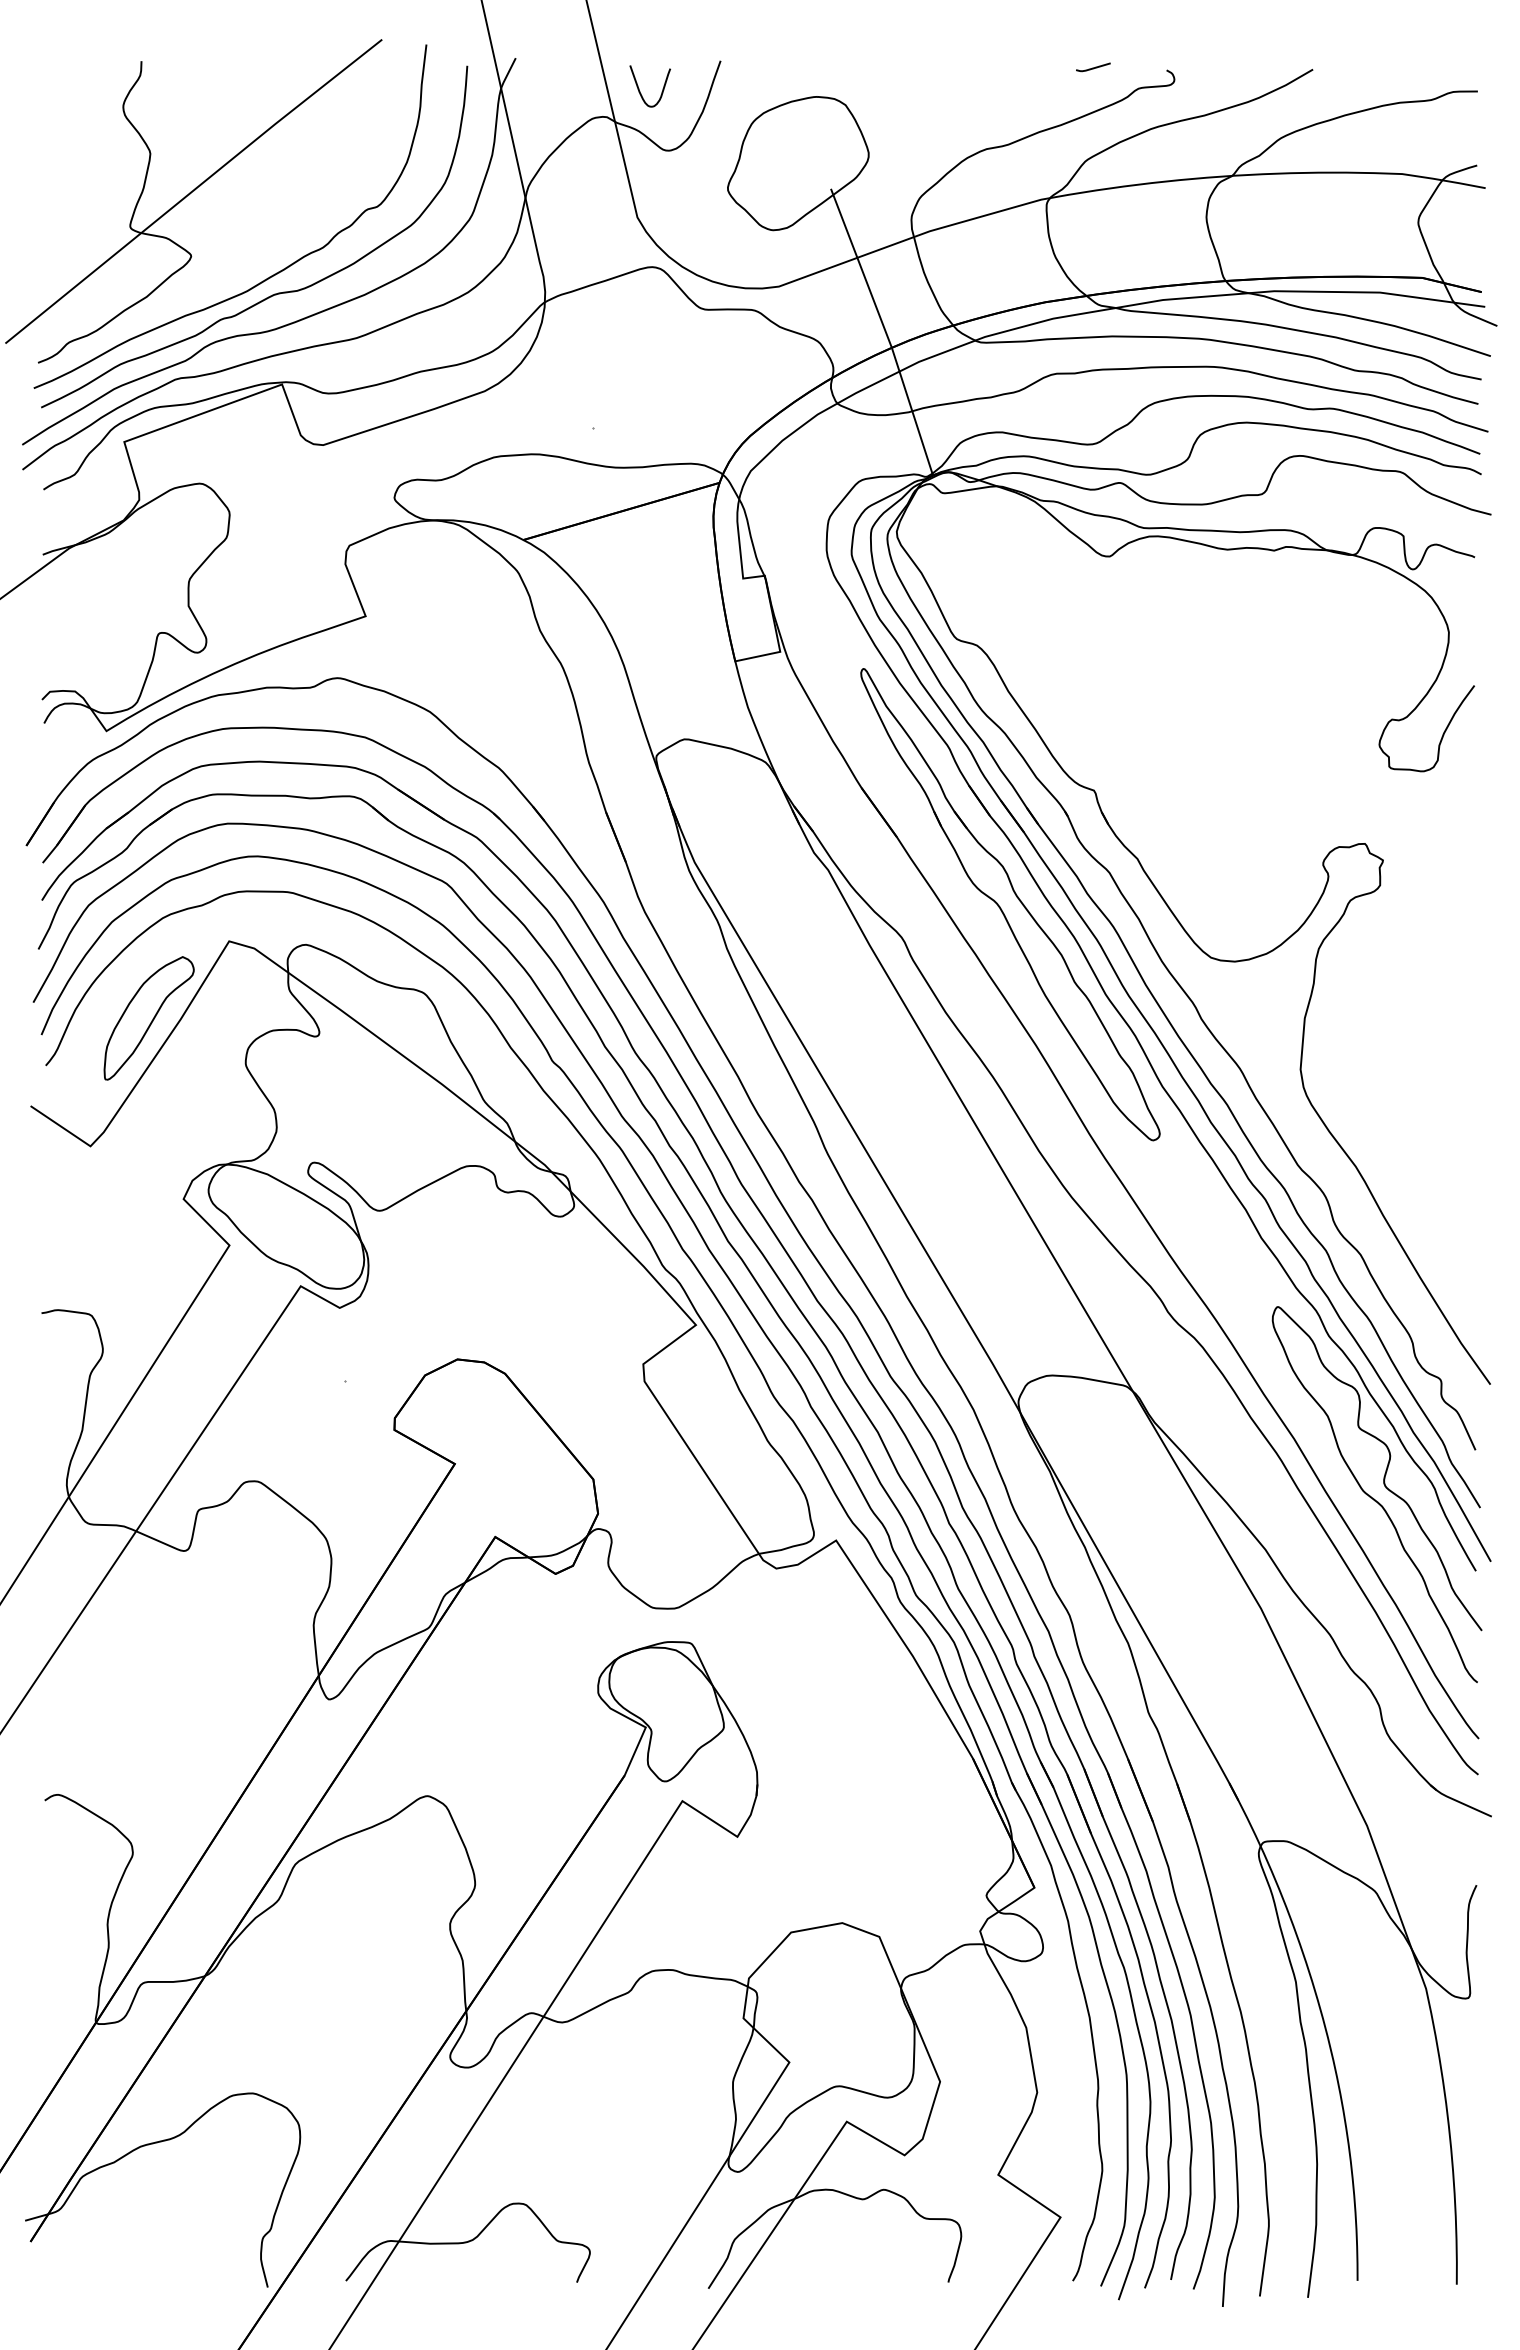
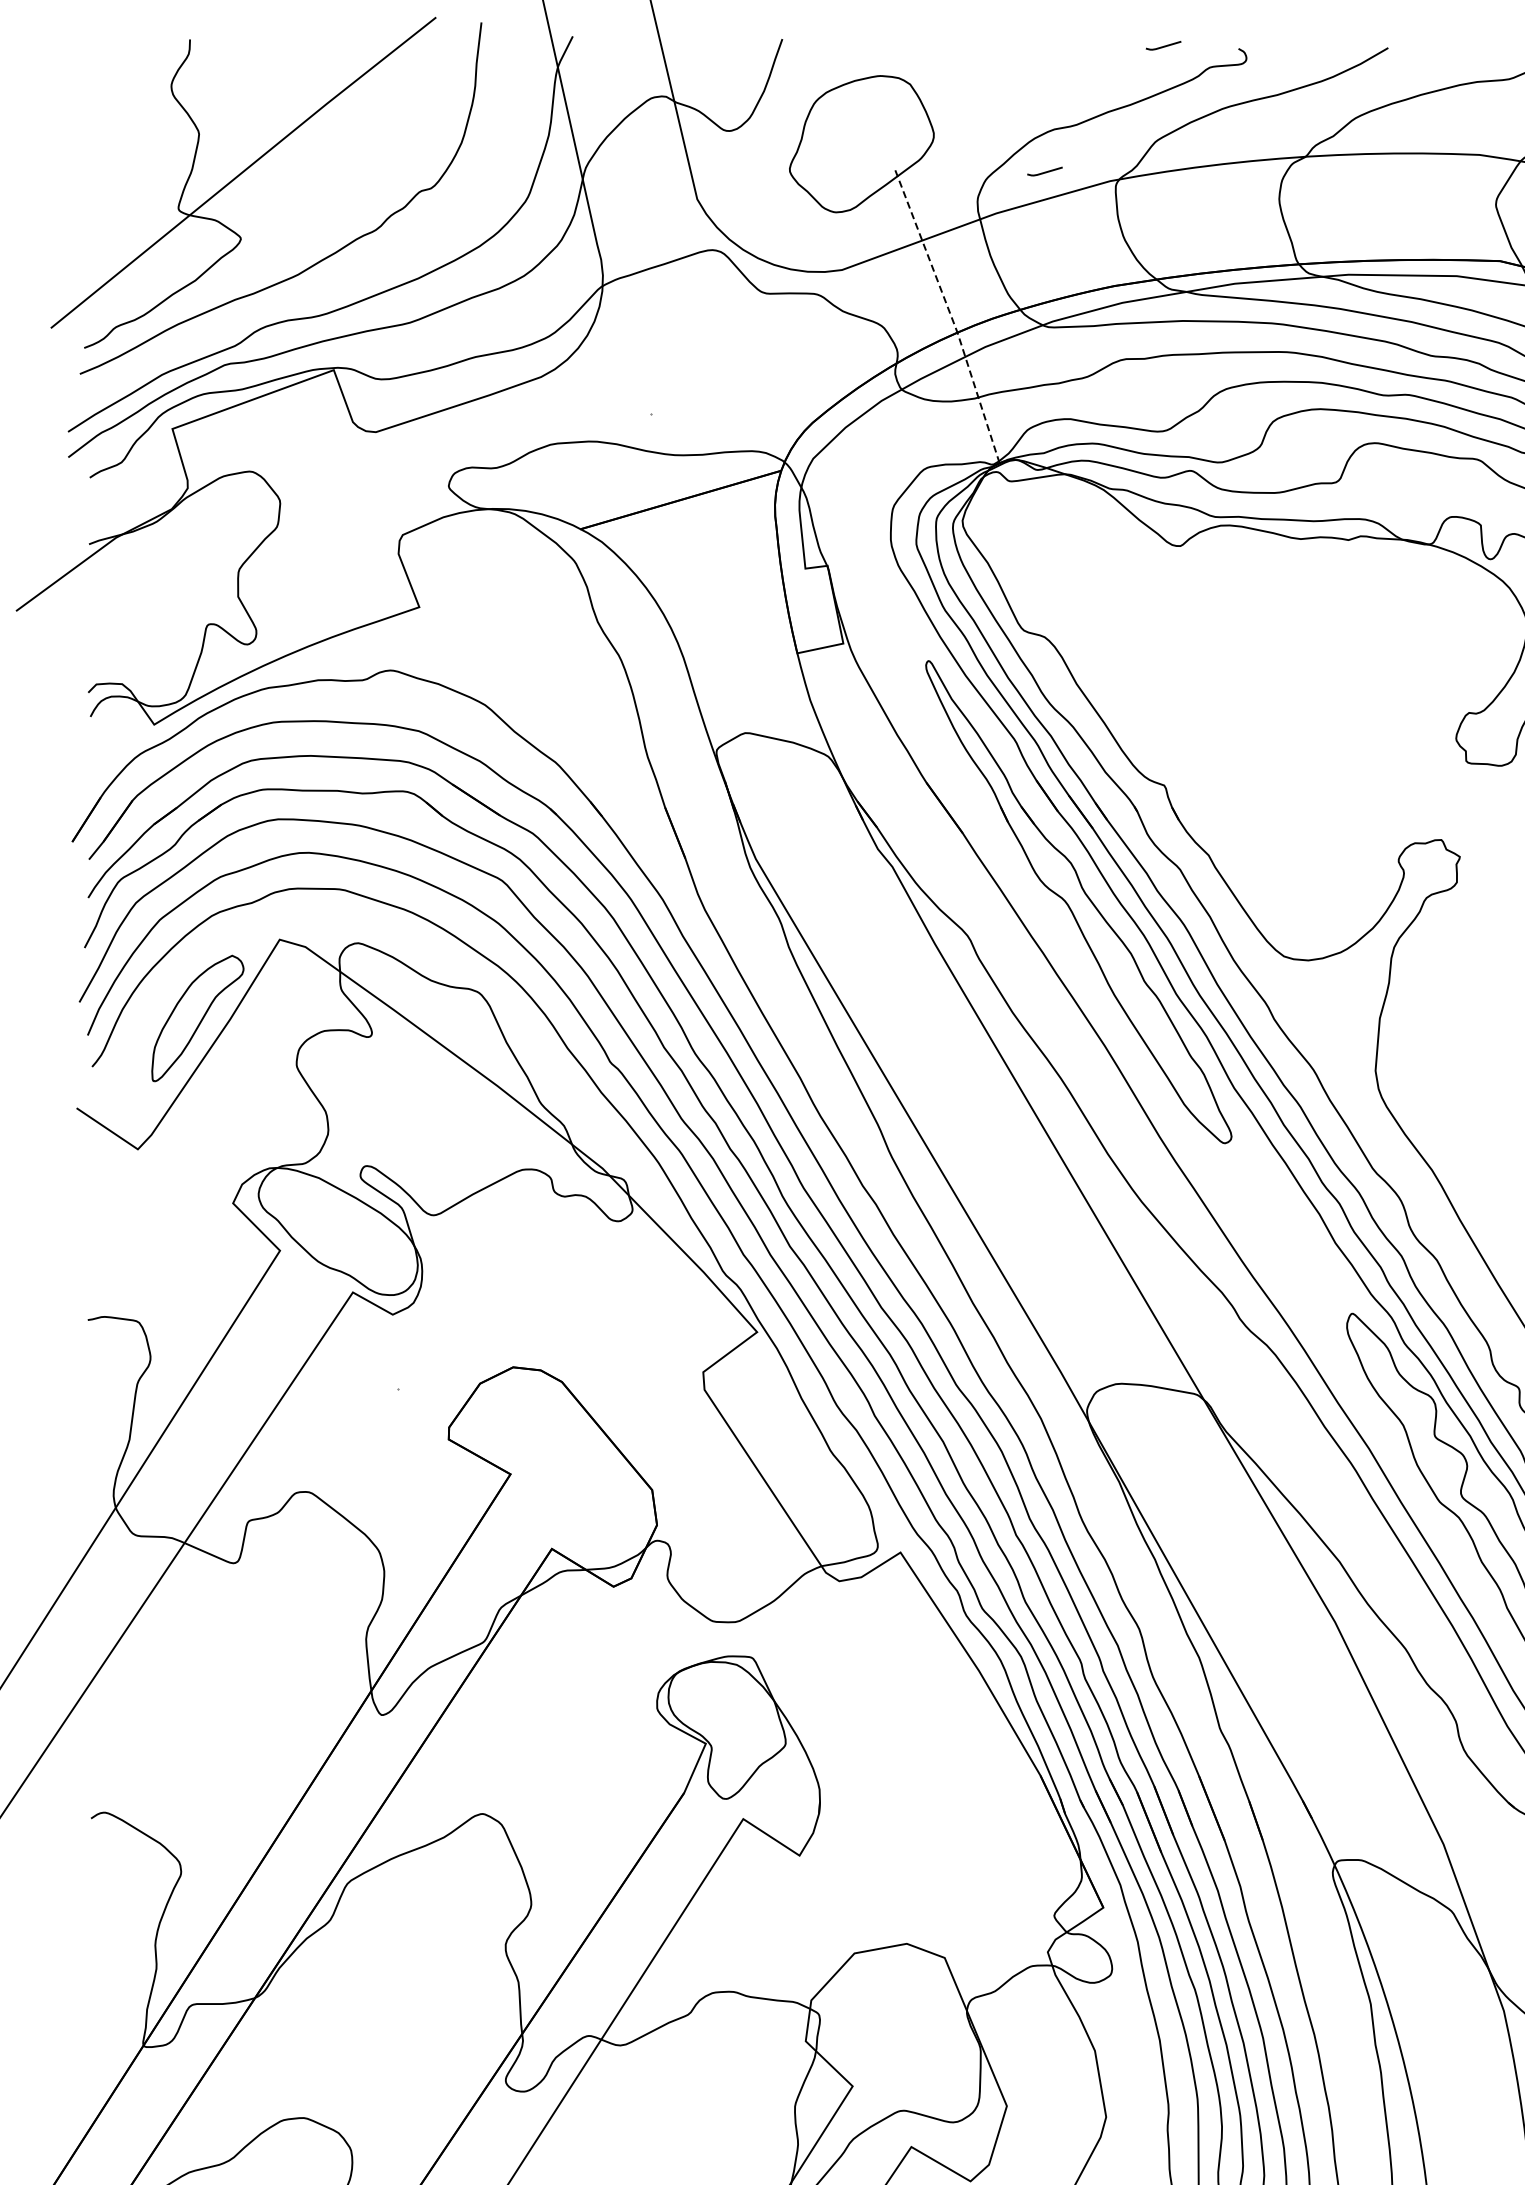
curve: (639, 88) -> (699, 67), removed
line: (977, 190) -> (1045, 171), added
curve: (274, 293) -> (326, 277), removed
line: (885, 331) -> (951, 315), solid -> dashed

